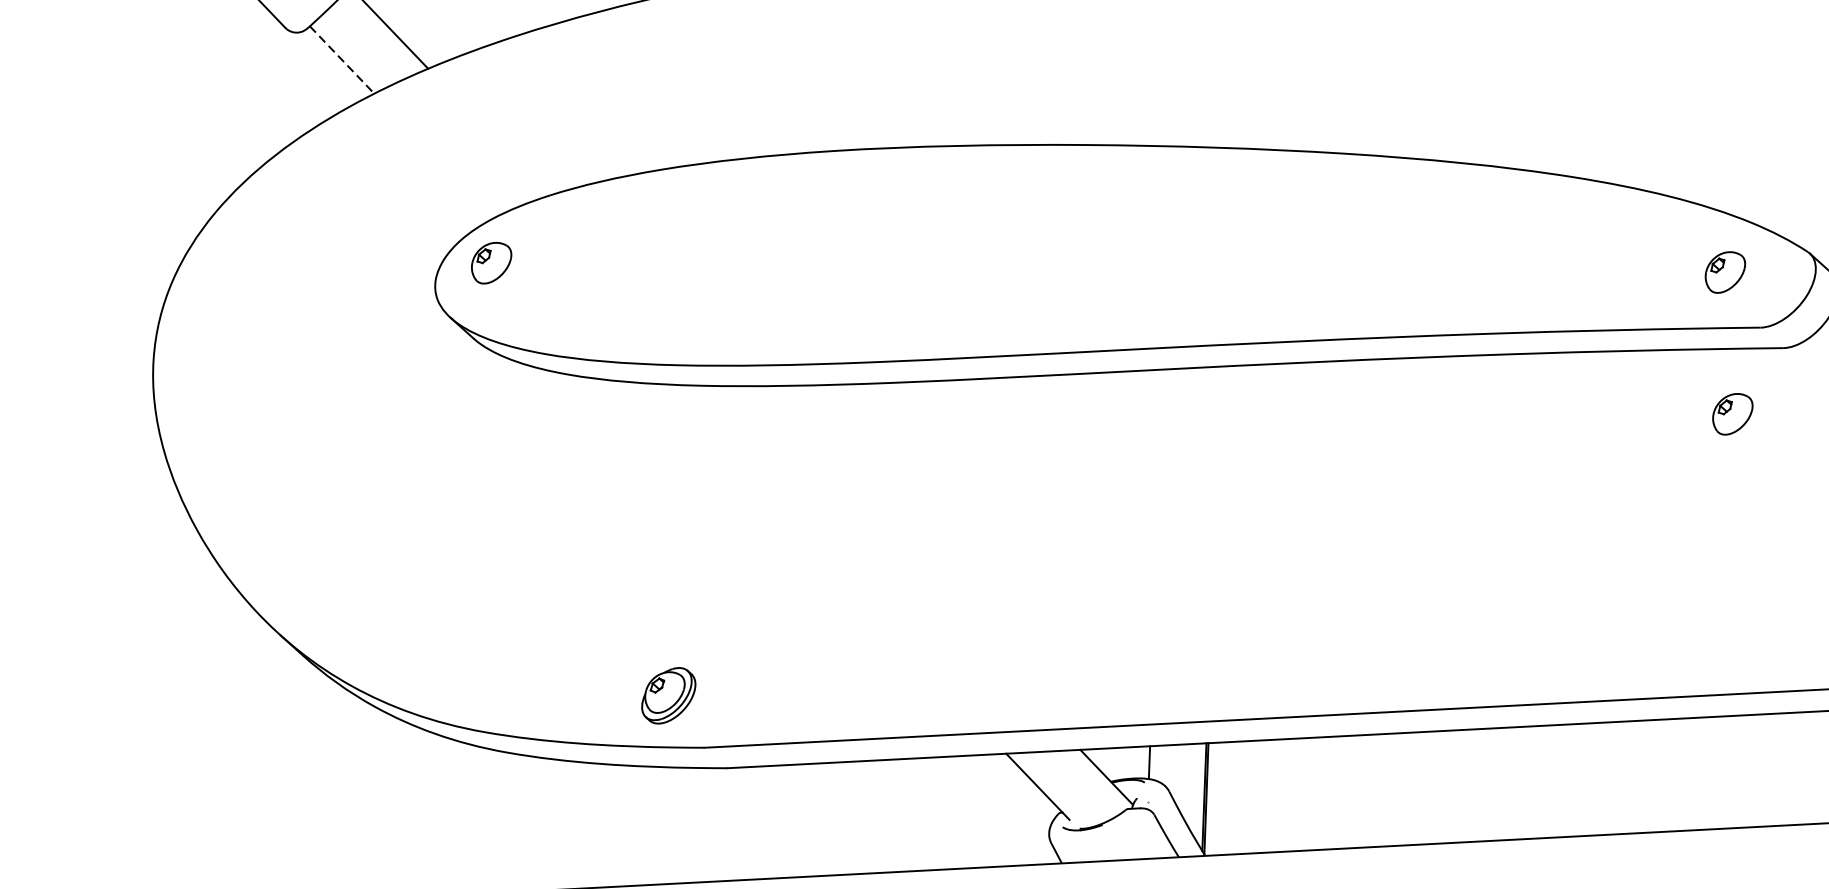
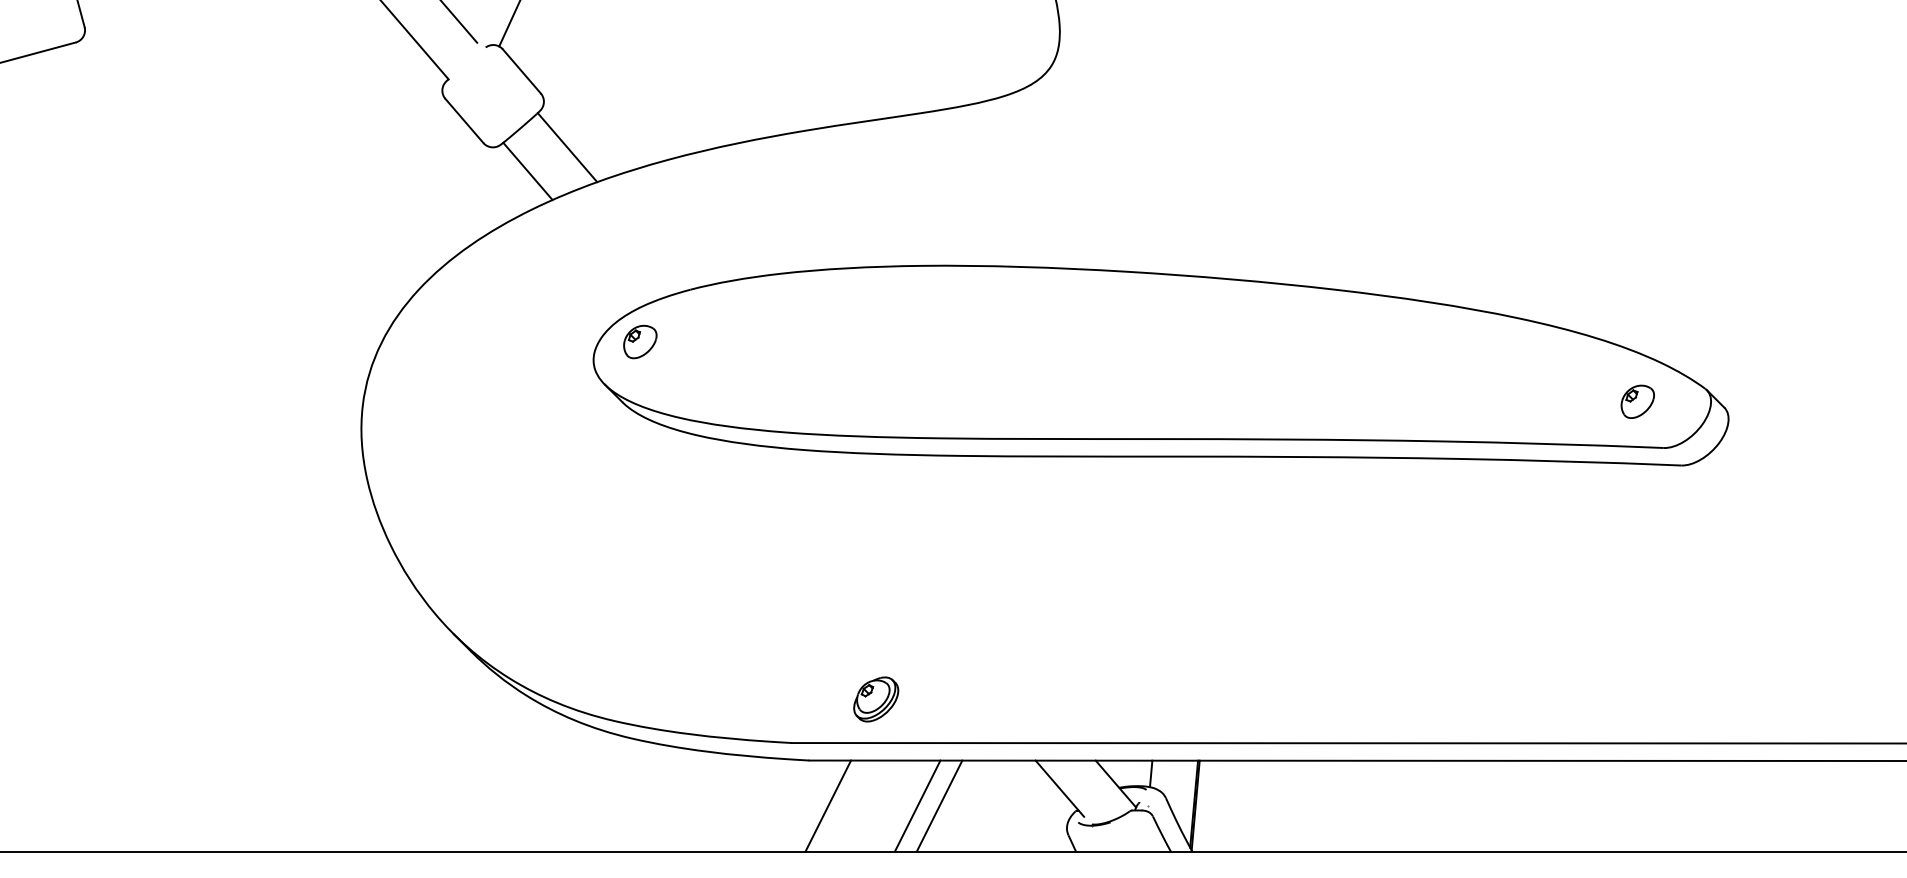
line: (341, 60) -> (527, 171), dashed -> solid
part: (1732, 413) -> (1637, 516), removed
part: (669, 695) -> (876, 699), moved
line: (890, 815) -> (939, 805), added
line: (863, 816) -> (917, 805), added
line: (753, 822) -> (828, 805), added

